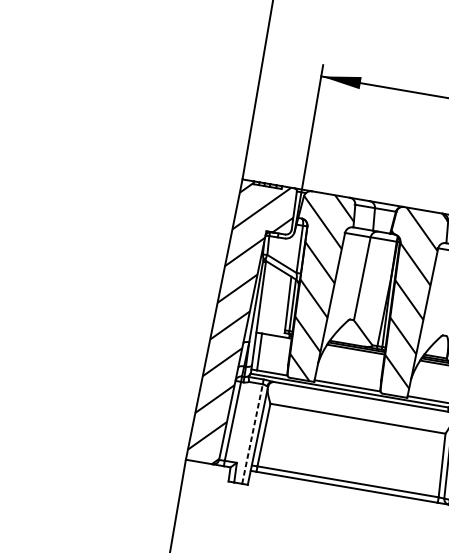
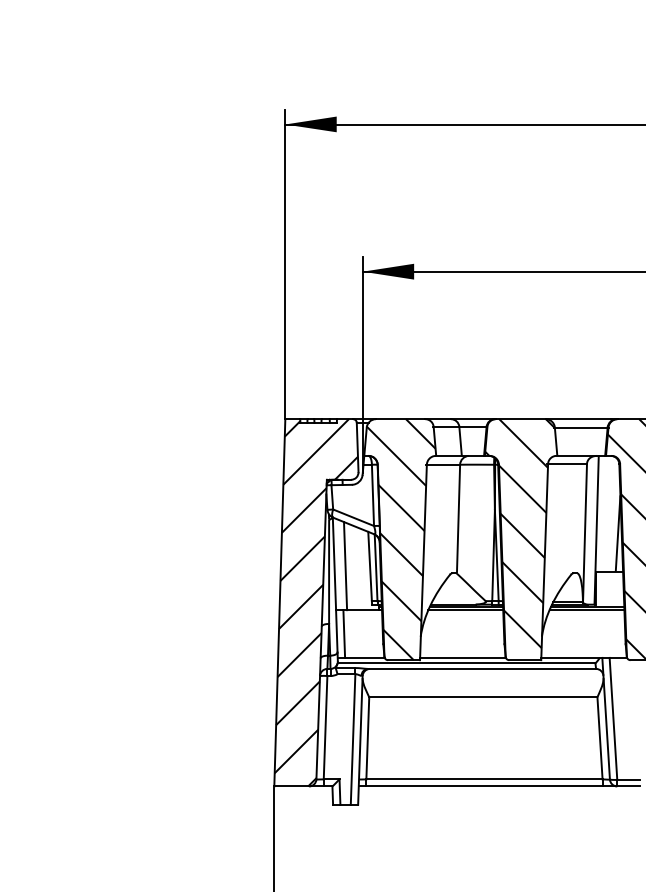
line: (269, 300) -> (345, 566), added
line: (252, 434) -> (353, 739), dashed -> solid

